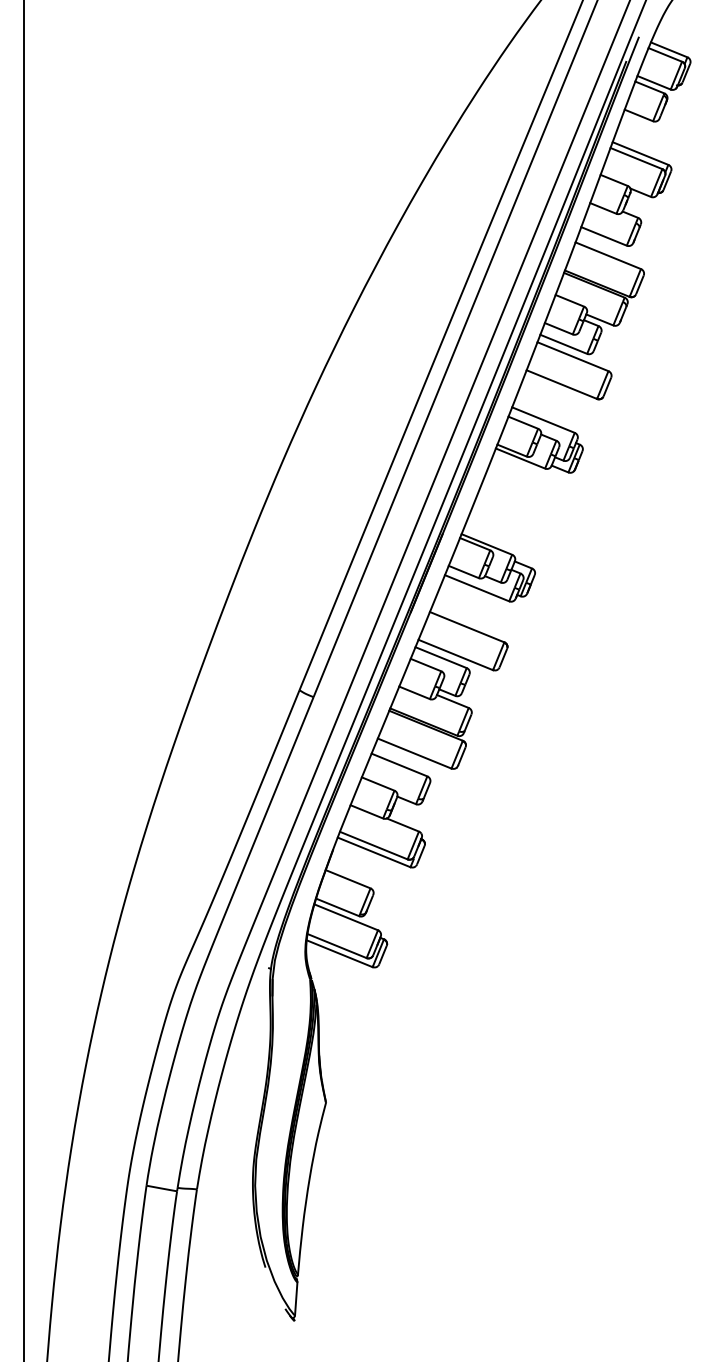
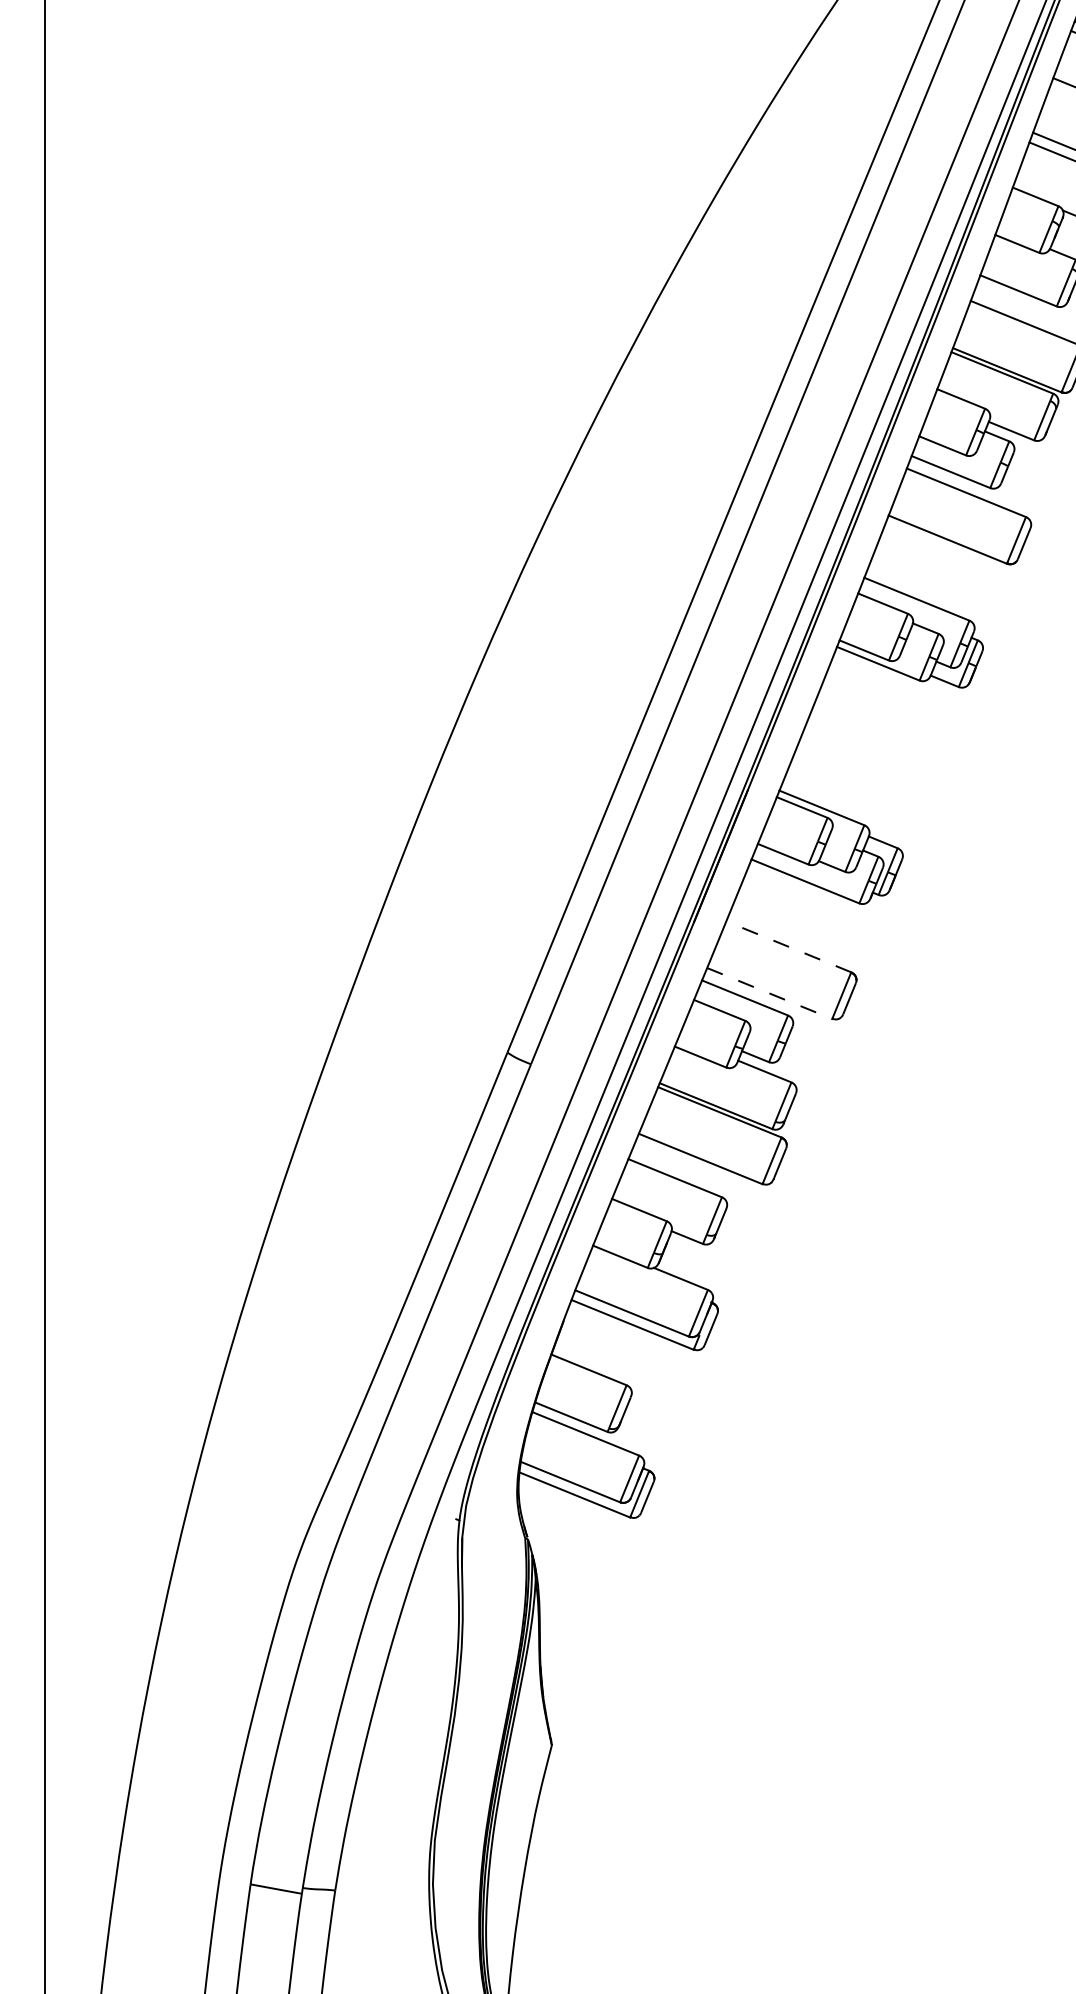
line: (466, 627) -> (787, 947), solid -> dashed
line: (456, 655) -> (770, 994), solid -> dashed

